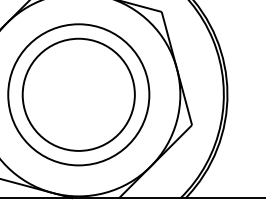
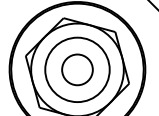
circle: (78, 93) -> (77, 69), size x0.6

